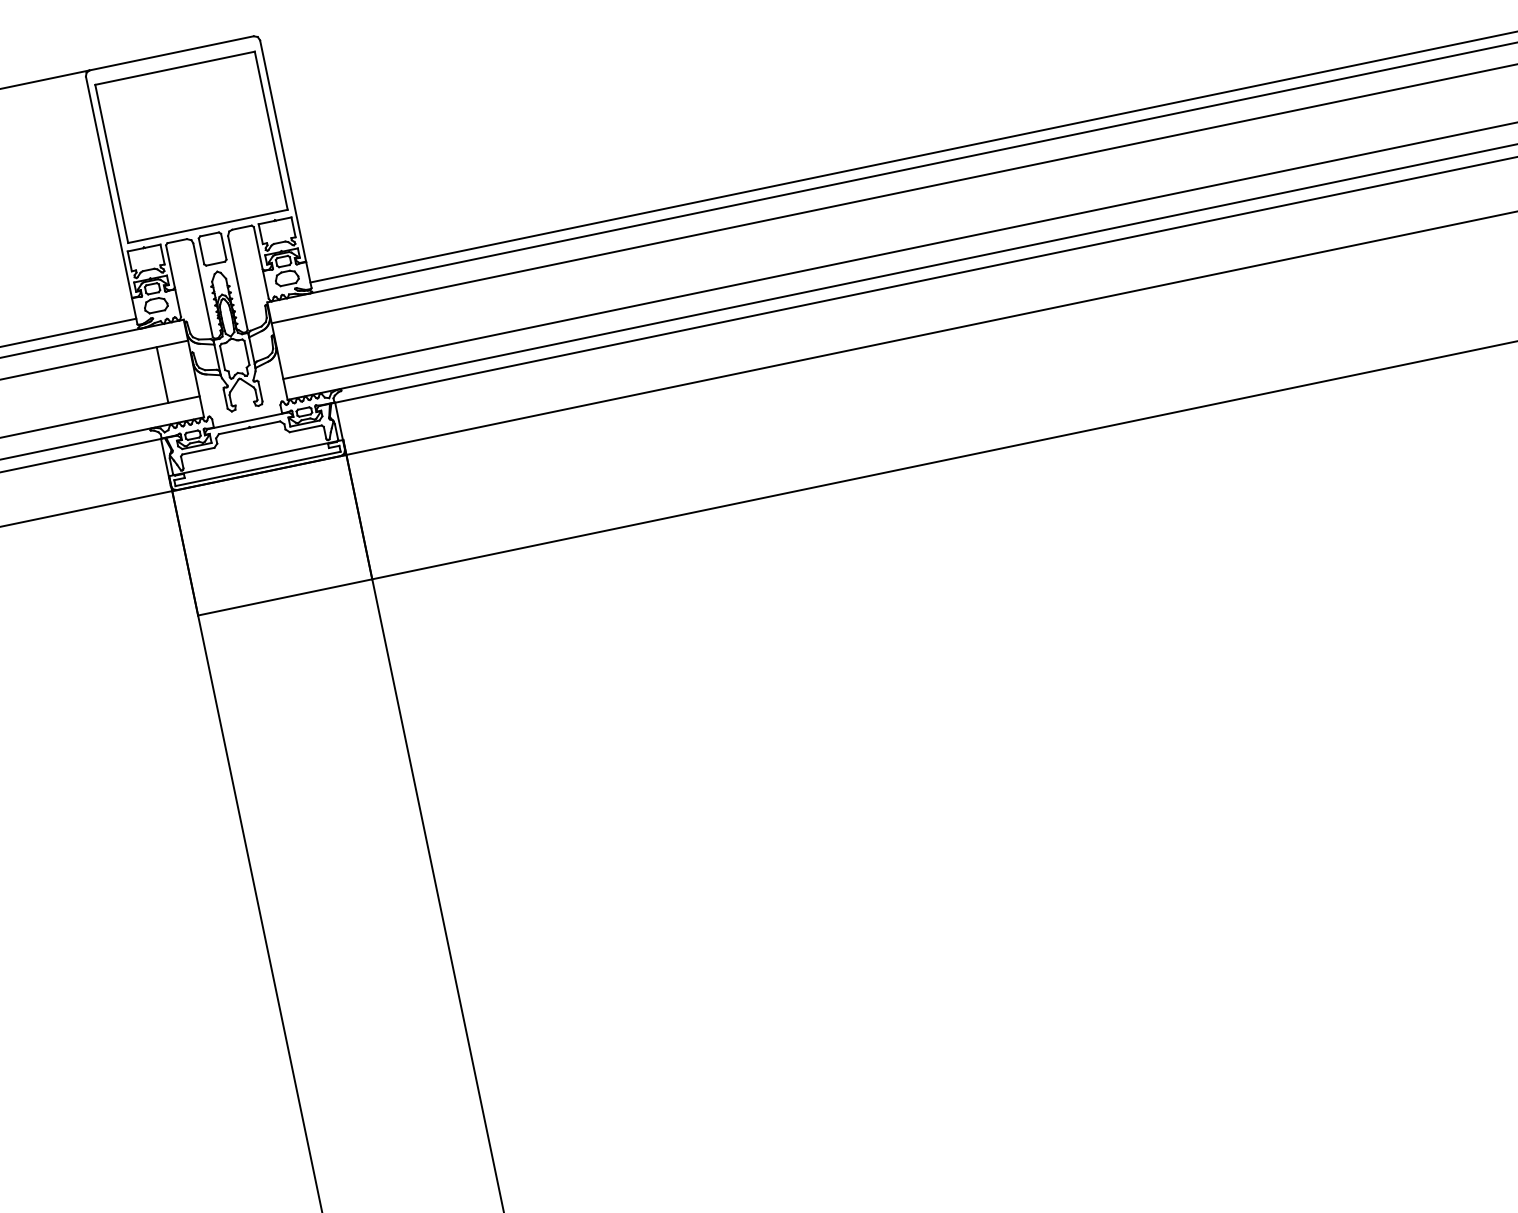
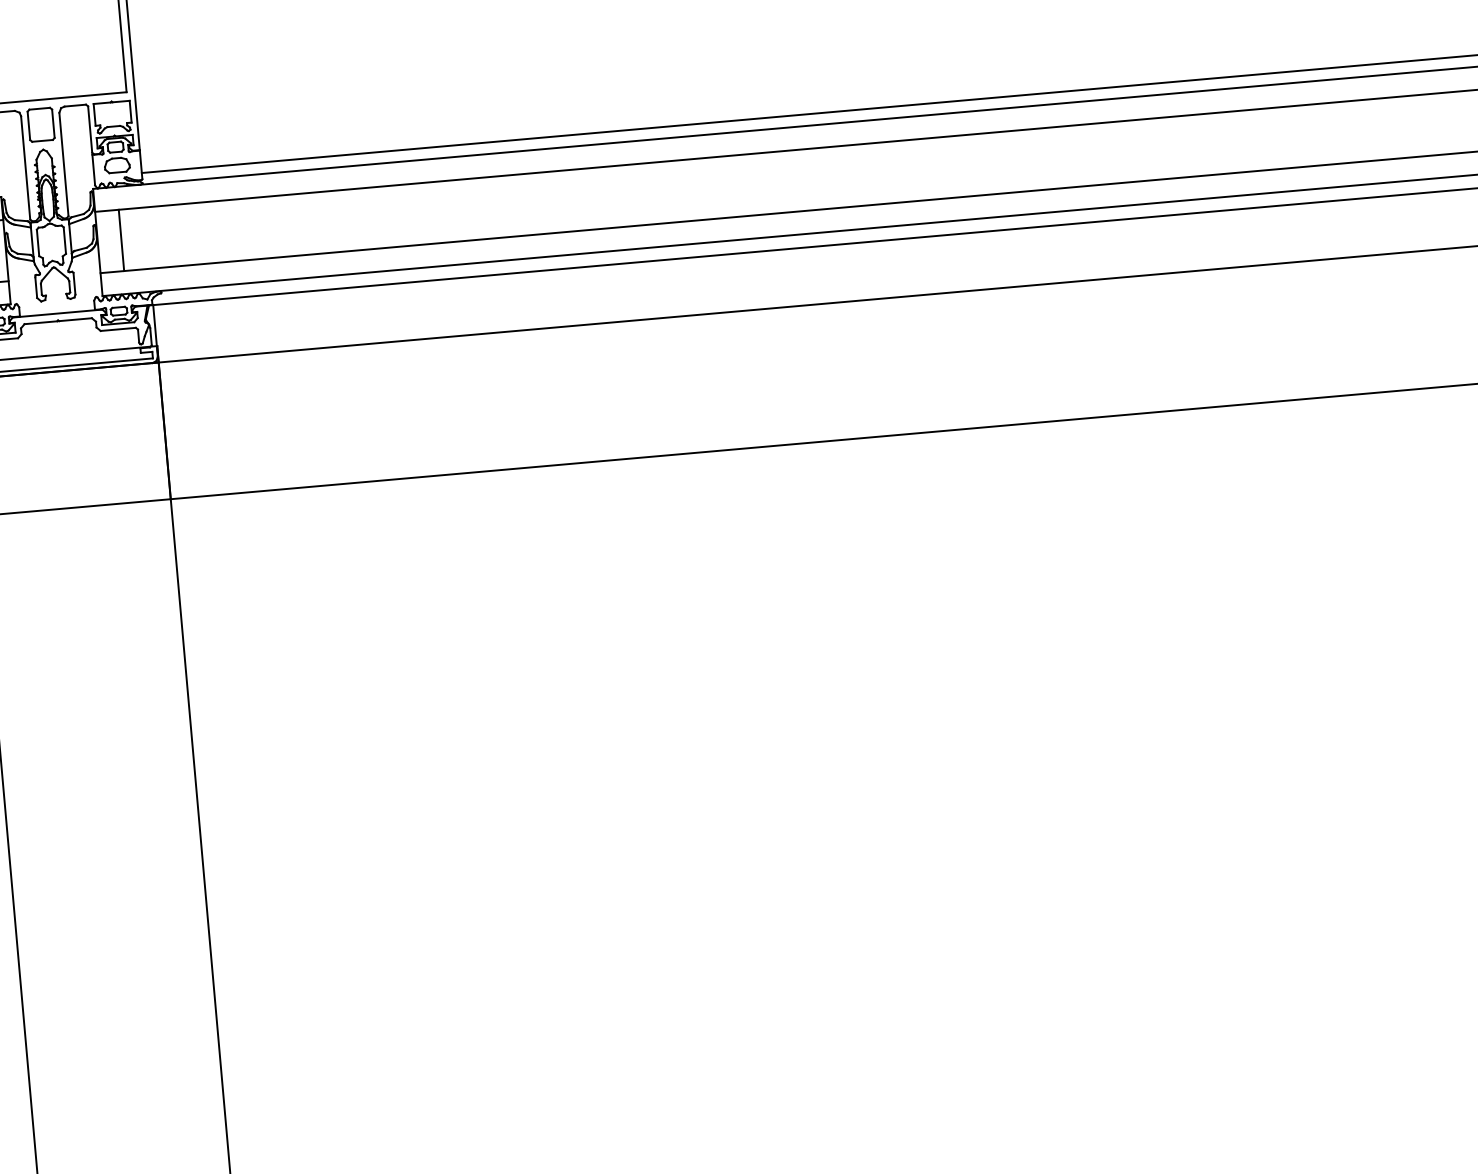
line: (298, 346) -> (120, 240), added

